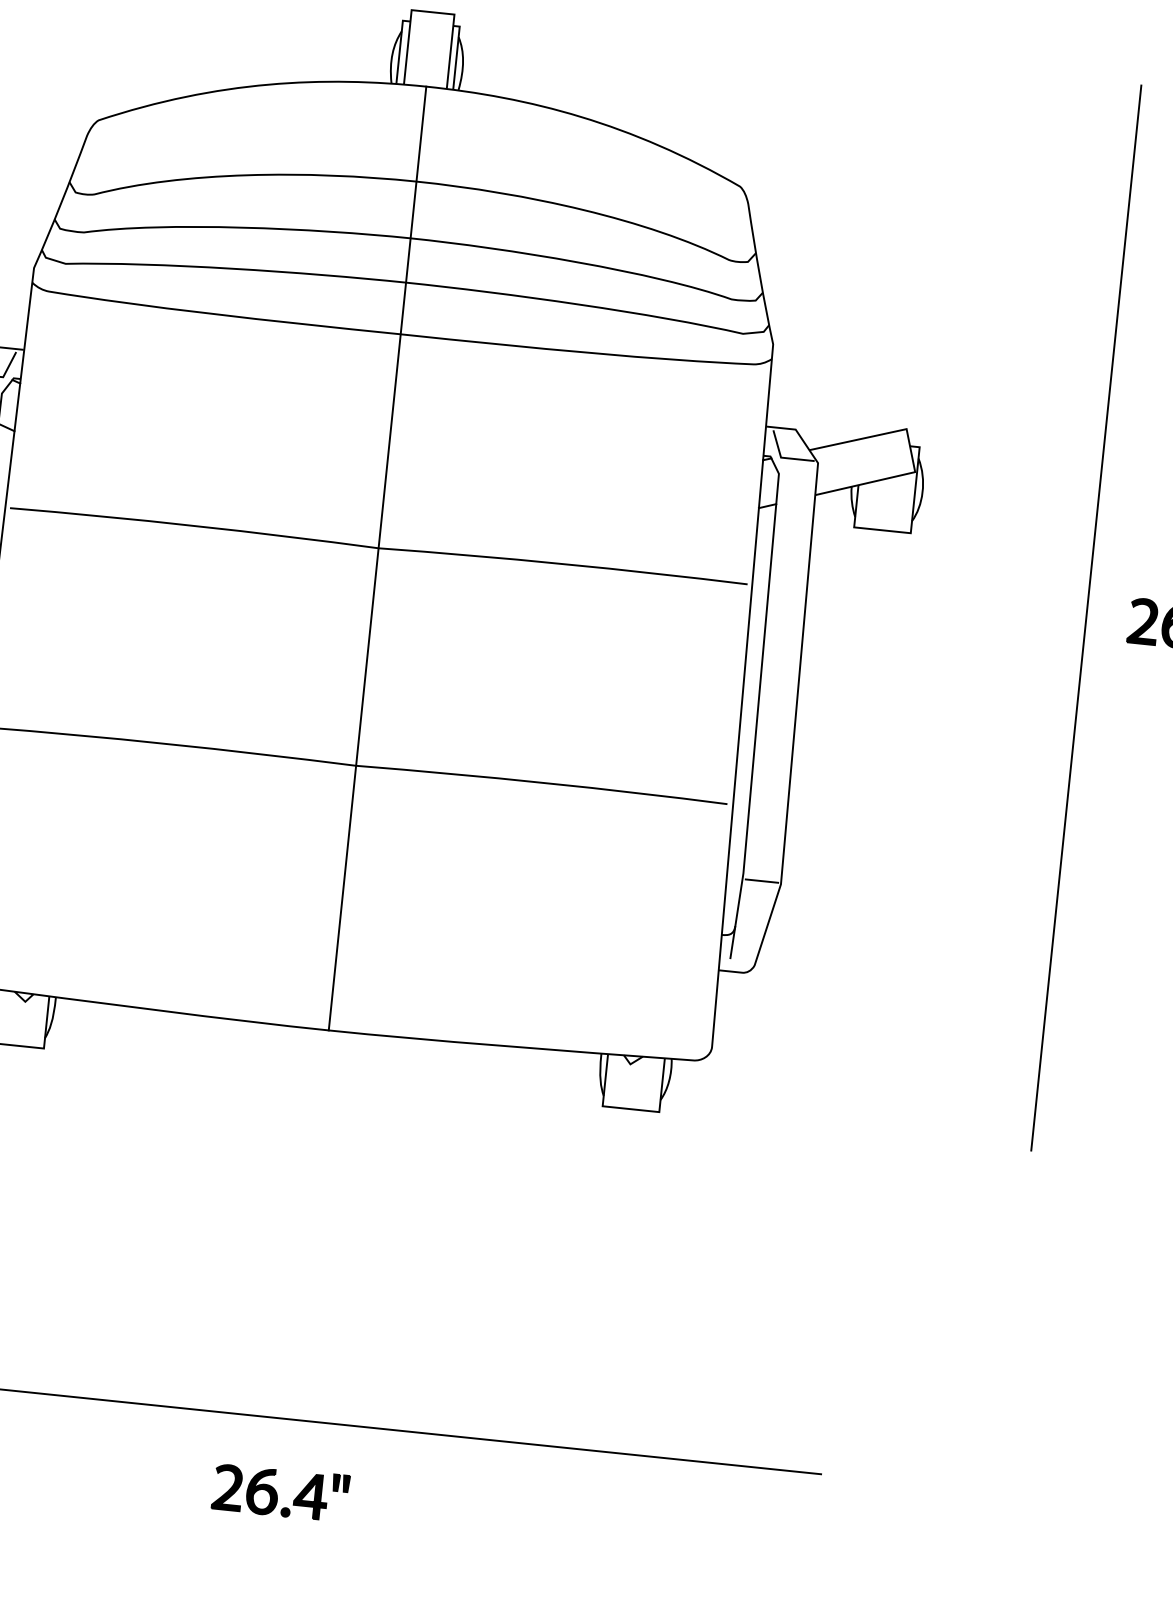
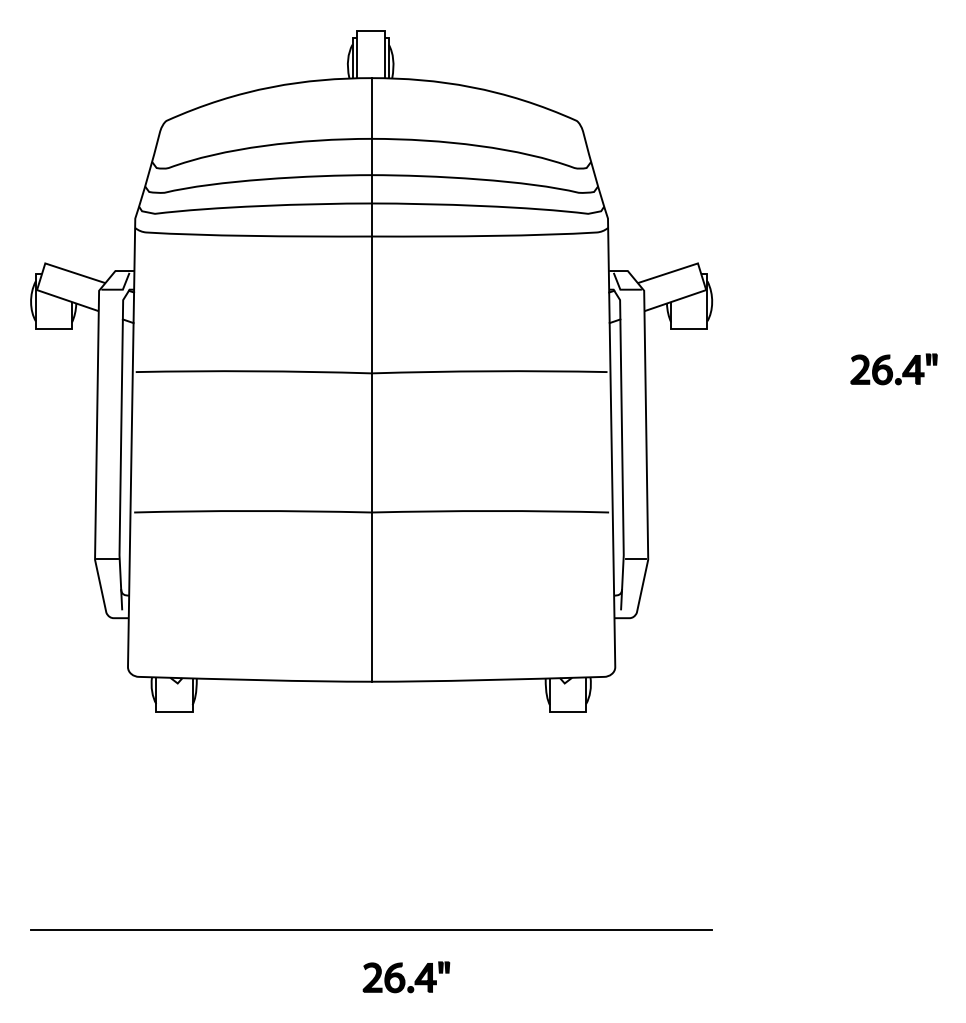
line: (1087, 616) -> (824, 370), removed
part: (280, 1492) -> (406, 977), moved

